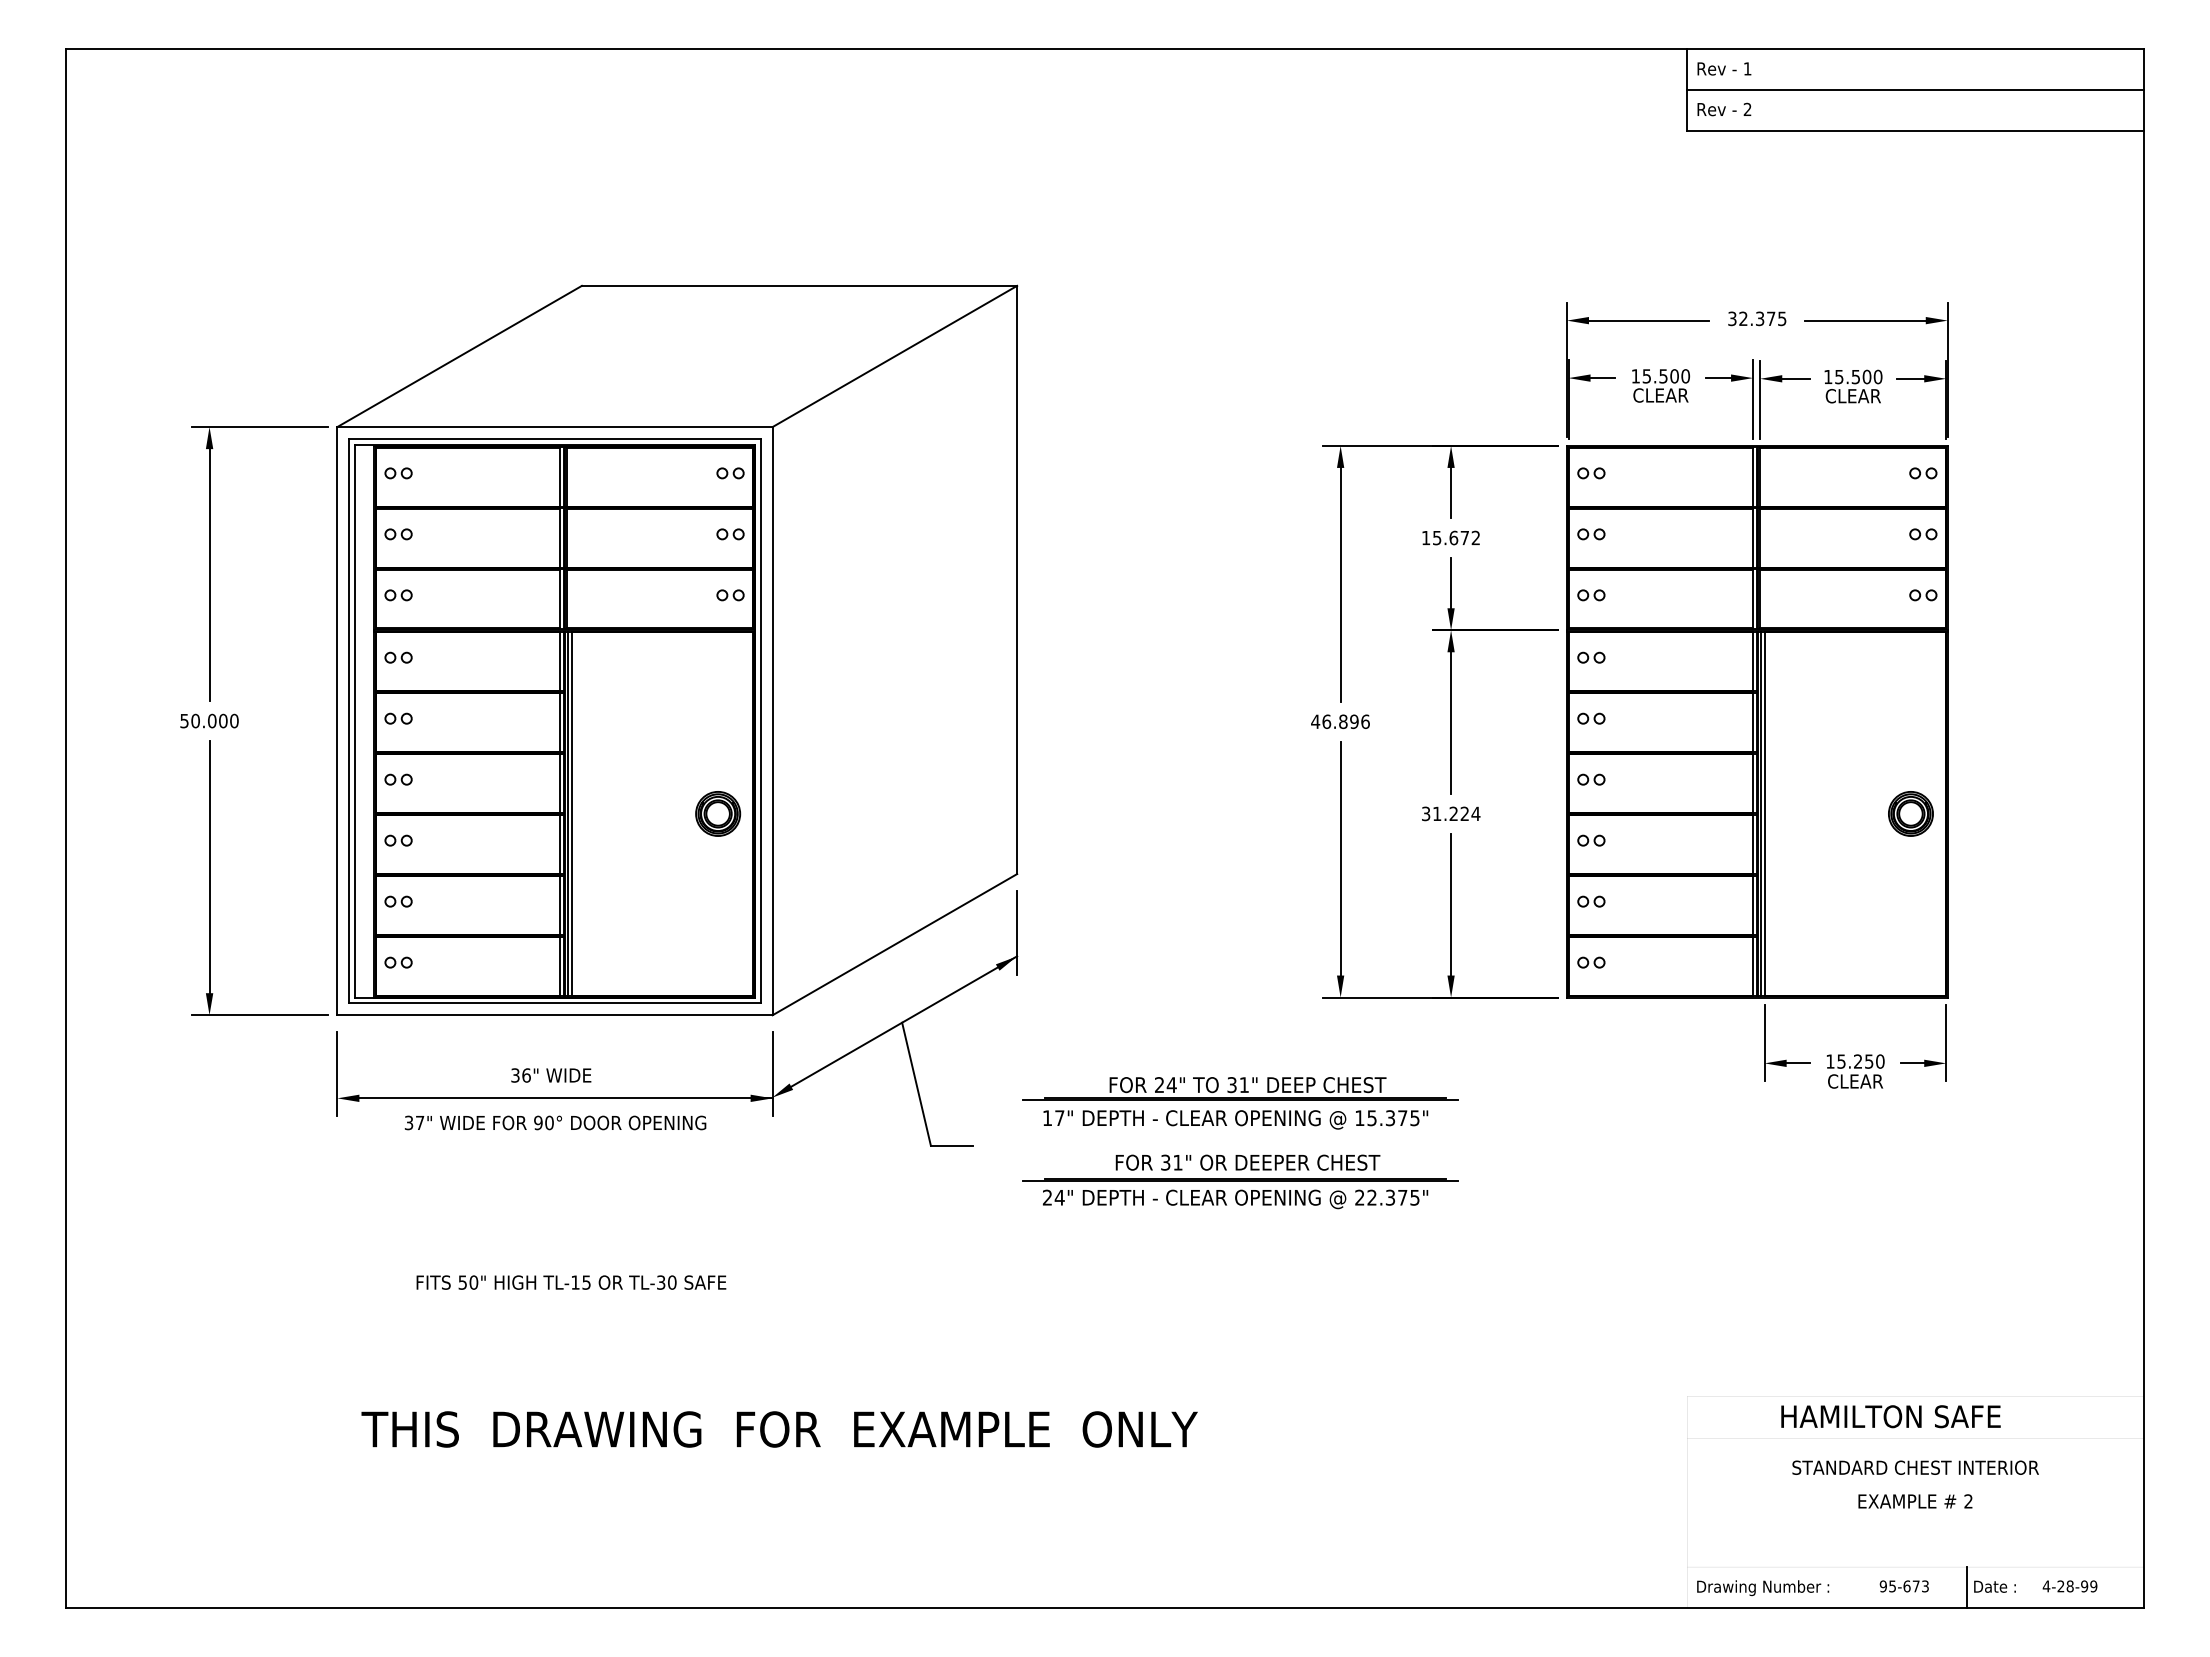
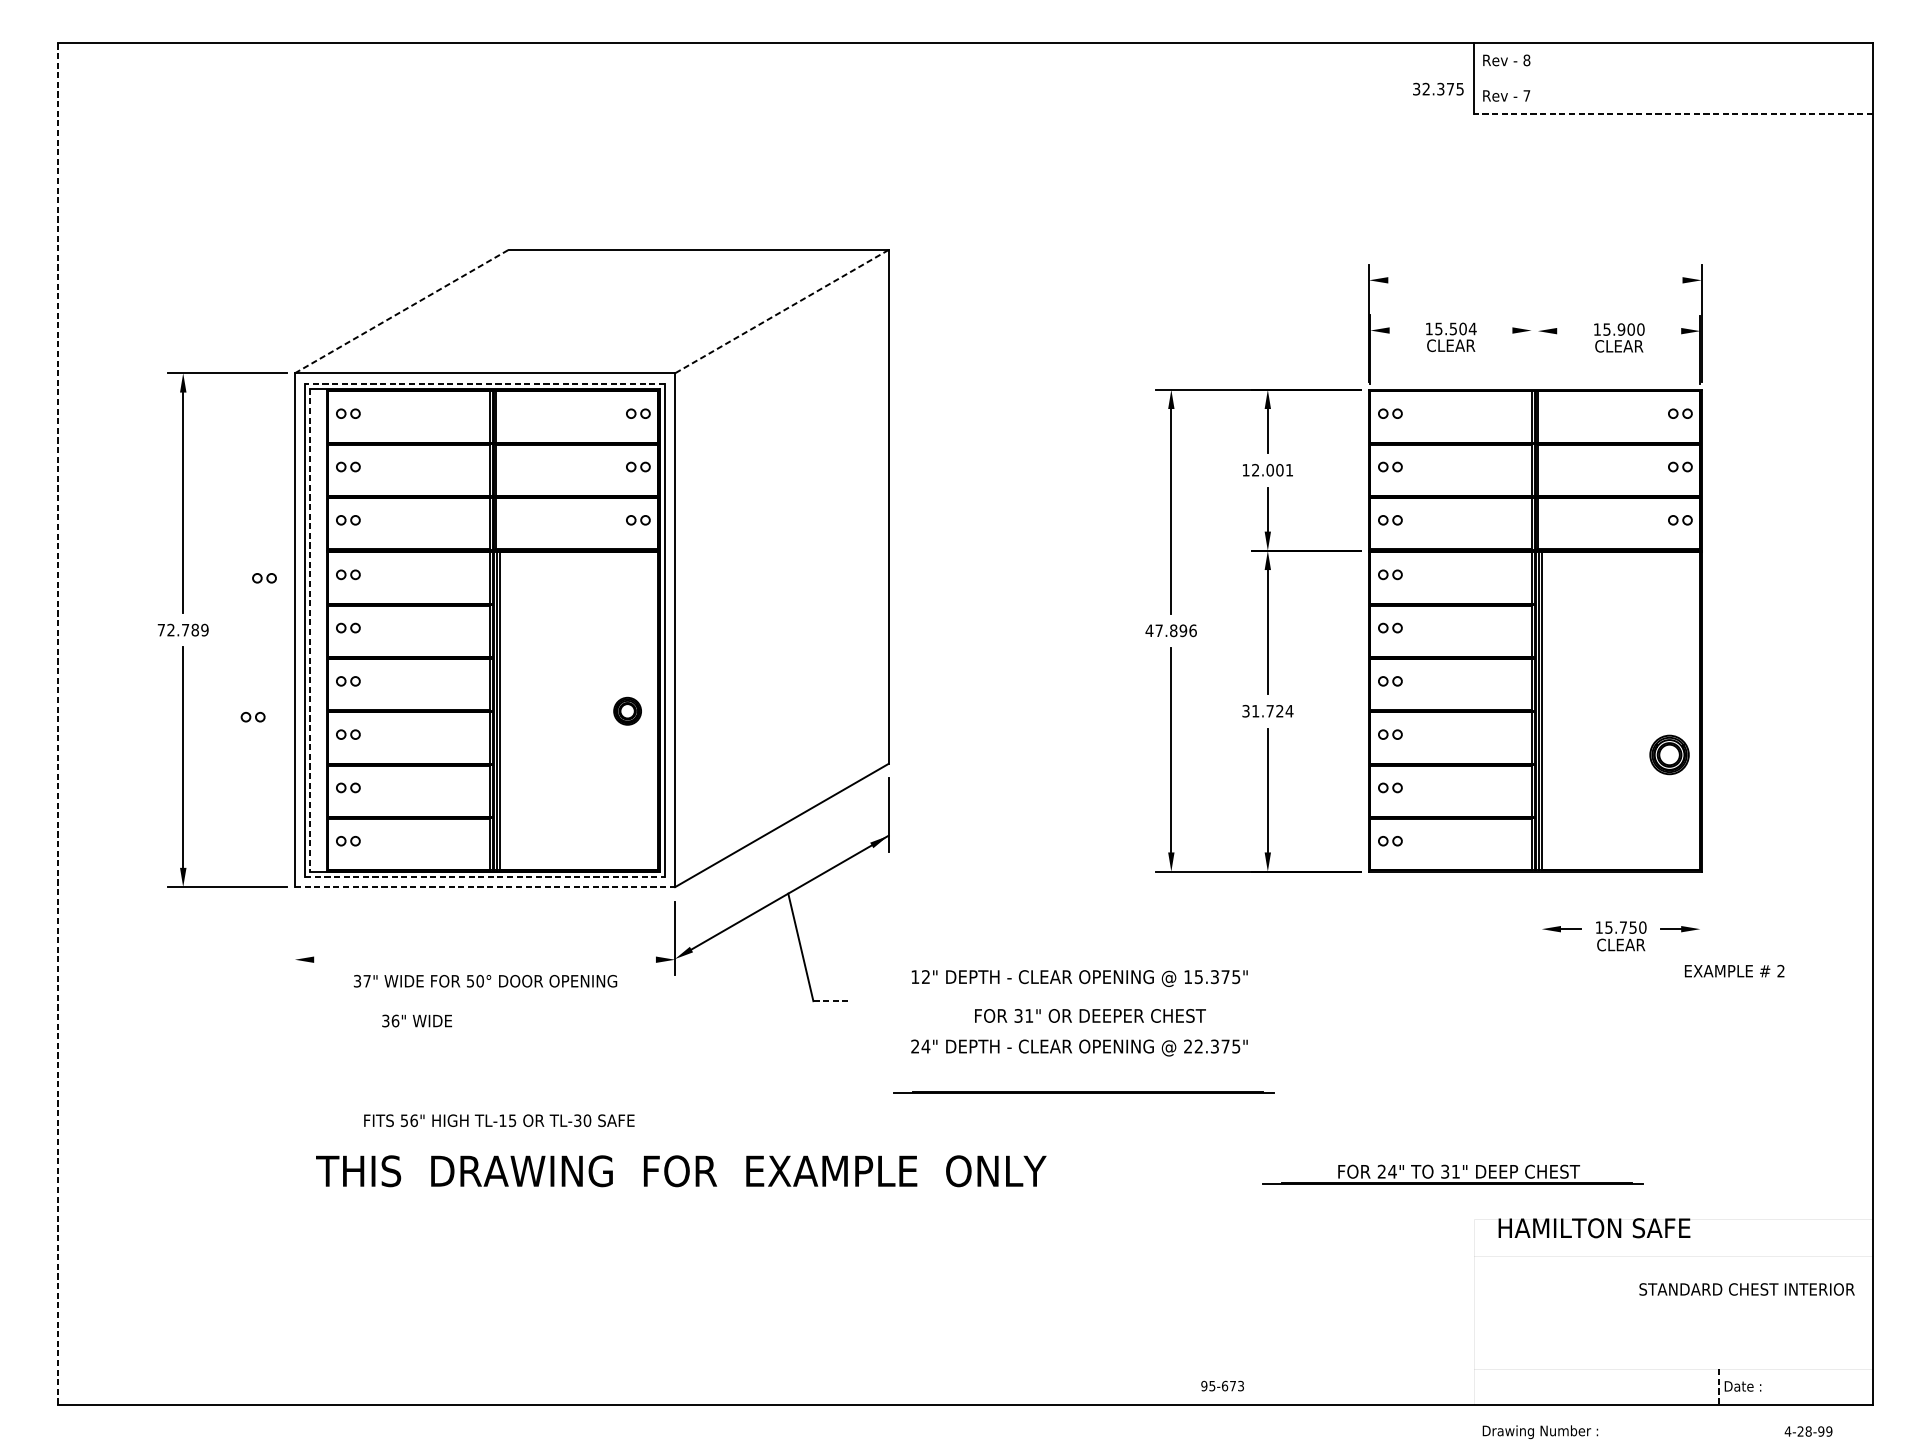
text: (1747, 68) -> (1526, 60), 1 -> 8
line: (1915, 90) -> (1673, 79), removed
text: (1747, 108) -> (1526, 95), 2 -> 7
line: (1914, 130) -> (1672, 114), solid -> dashed
text: (1757, 318) -> (1438, 88), moved
line: (1648, 320) -> (1440, 280), removed
line: (1865, 320) -> (1629, 280), removed
line: (460, 356) -> (402, 311), solid -> dashed
line: (894, 356) -> (781, 311), solid -> dashed
text: (1685, 376) -> (1472, 329), 15.500 -> 15.504
text: (1855, 376) -> (1621, 329), 15.500 -> 15.900
line: (1602, 378) -> (1400, 330), removed
line: (1718, 378) -> (1501, 330), removed
line: (1795, 378) -> (1568, 330), removed
line: (1910, 378) -> (1669, 330), removed
line: (1753, 399) -> (1532, 349), removed
line: (1760, 399) -> (1538, 349), removed
line: (555, 438) -> (485, 383), solid -> dashed
text: (1456, 537) -> (1272, 469), 15.672 -> 12.001
part: (302, 661) -> (264, 578), added
text: (209, 720) -> (183, 629), 50.000 -> 72.789
line: (355, 721) -> (310, 630), solid -> dashed
text: (1326, 721) -> (1159, 630), 46.896 -> 47.896
part: (718, 813) -> (627, 710), size x0.7
text: (1453, 813) -> (1269, 710), 31.224 -> 31.724
part: (1910, 813) -> (1669, 754), moved
part: (289, 820) -> (253, 717), added
line: (66, 828) -> (58, 724), solid -> dashed
line: (555, 1003) -> (485, 876), solid -> dashed
line: (555, 1015) -> (485, 887), solid -> dashed
line: (1764, 1042) -> (1541, 910), removed
line: (1946, 1042) -> (1700, 910), removed
text: (1858, 1061) -> (1623, 927), 15.250 -> 15.750
line: (337, 1073) -> (295, 938), removed
text: (551, 1075) -> (417, 1021), moved
part: (1240, 1088) -> (1452, 1174), moved
line: (565, 1098) -> (494, 959), removed
text: (1059, 1117) -> (925, 976), 17" -> 12"
text: (538, 1122) -> (470, 980), 90° -> 50°
line: (951, 1145) -> (831, 1000), solid -> dashed
line: (1240, 1179) -> (1083, 1091), moved
text: (473, 1282) -> (413, 1120), 50" -> 56"
text: (1890, 1416) -> (1594, 1228), moved
text: (779, 1429) -> (681, 1171), moved
text: (1915, 1467) -> (1746, 1289), moved
text: (1915, 1501) -> (1734, 971), moved
text: (1903, 1586) -> (1221, 1386), moved
text: (2069, 1586) -> (1808, 1431), moved
text: (1763, 1587) -> (1540, 1431), moved
line: (1967, 1587) -> (1718, 1387), solid -> dashed

